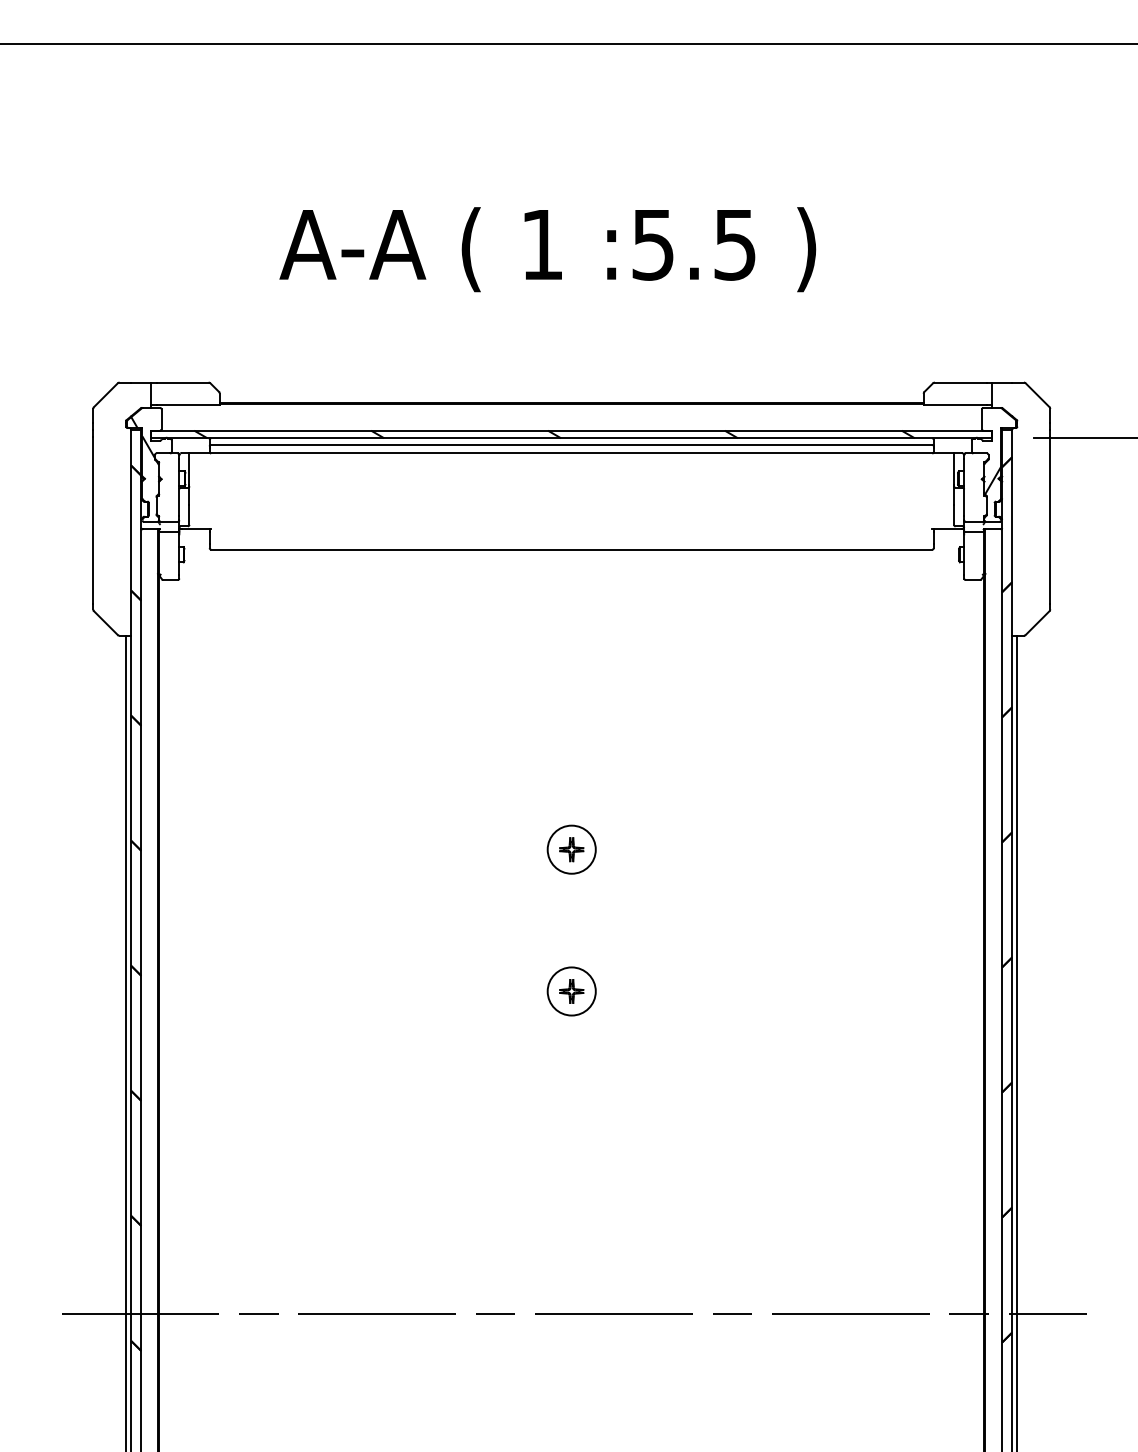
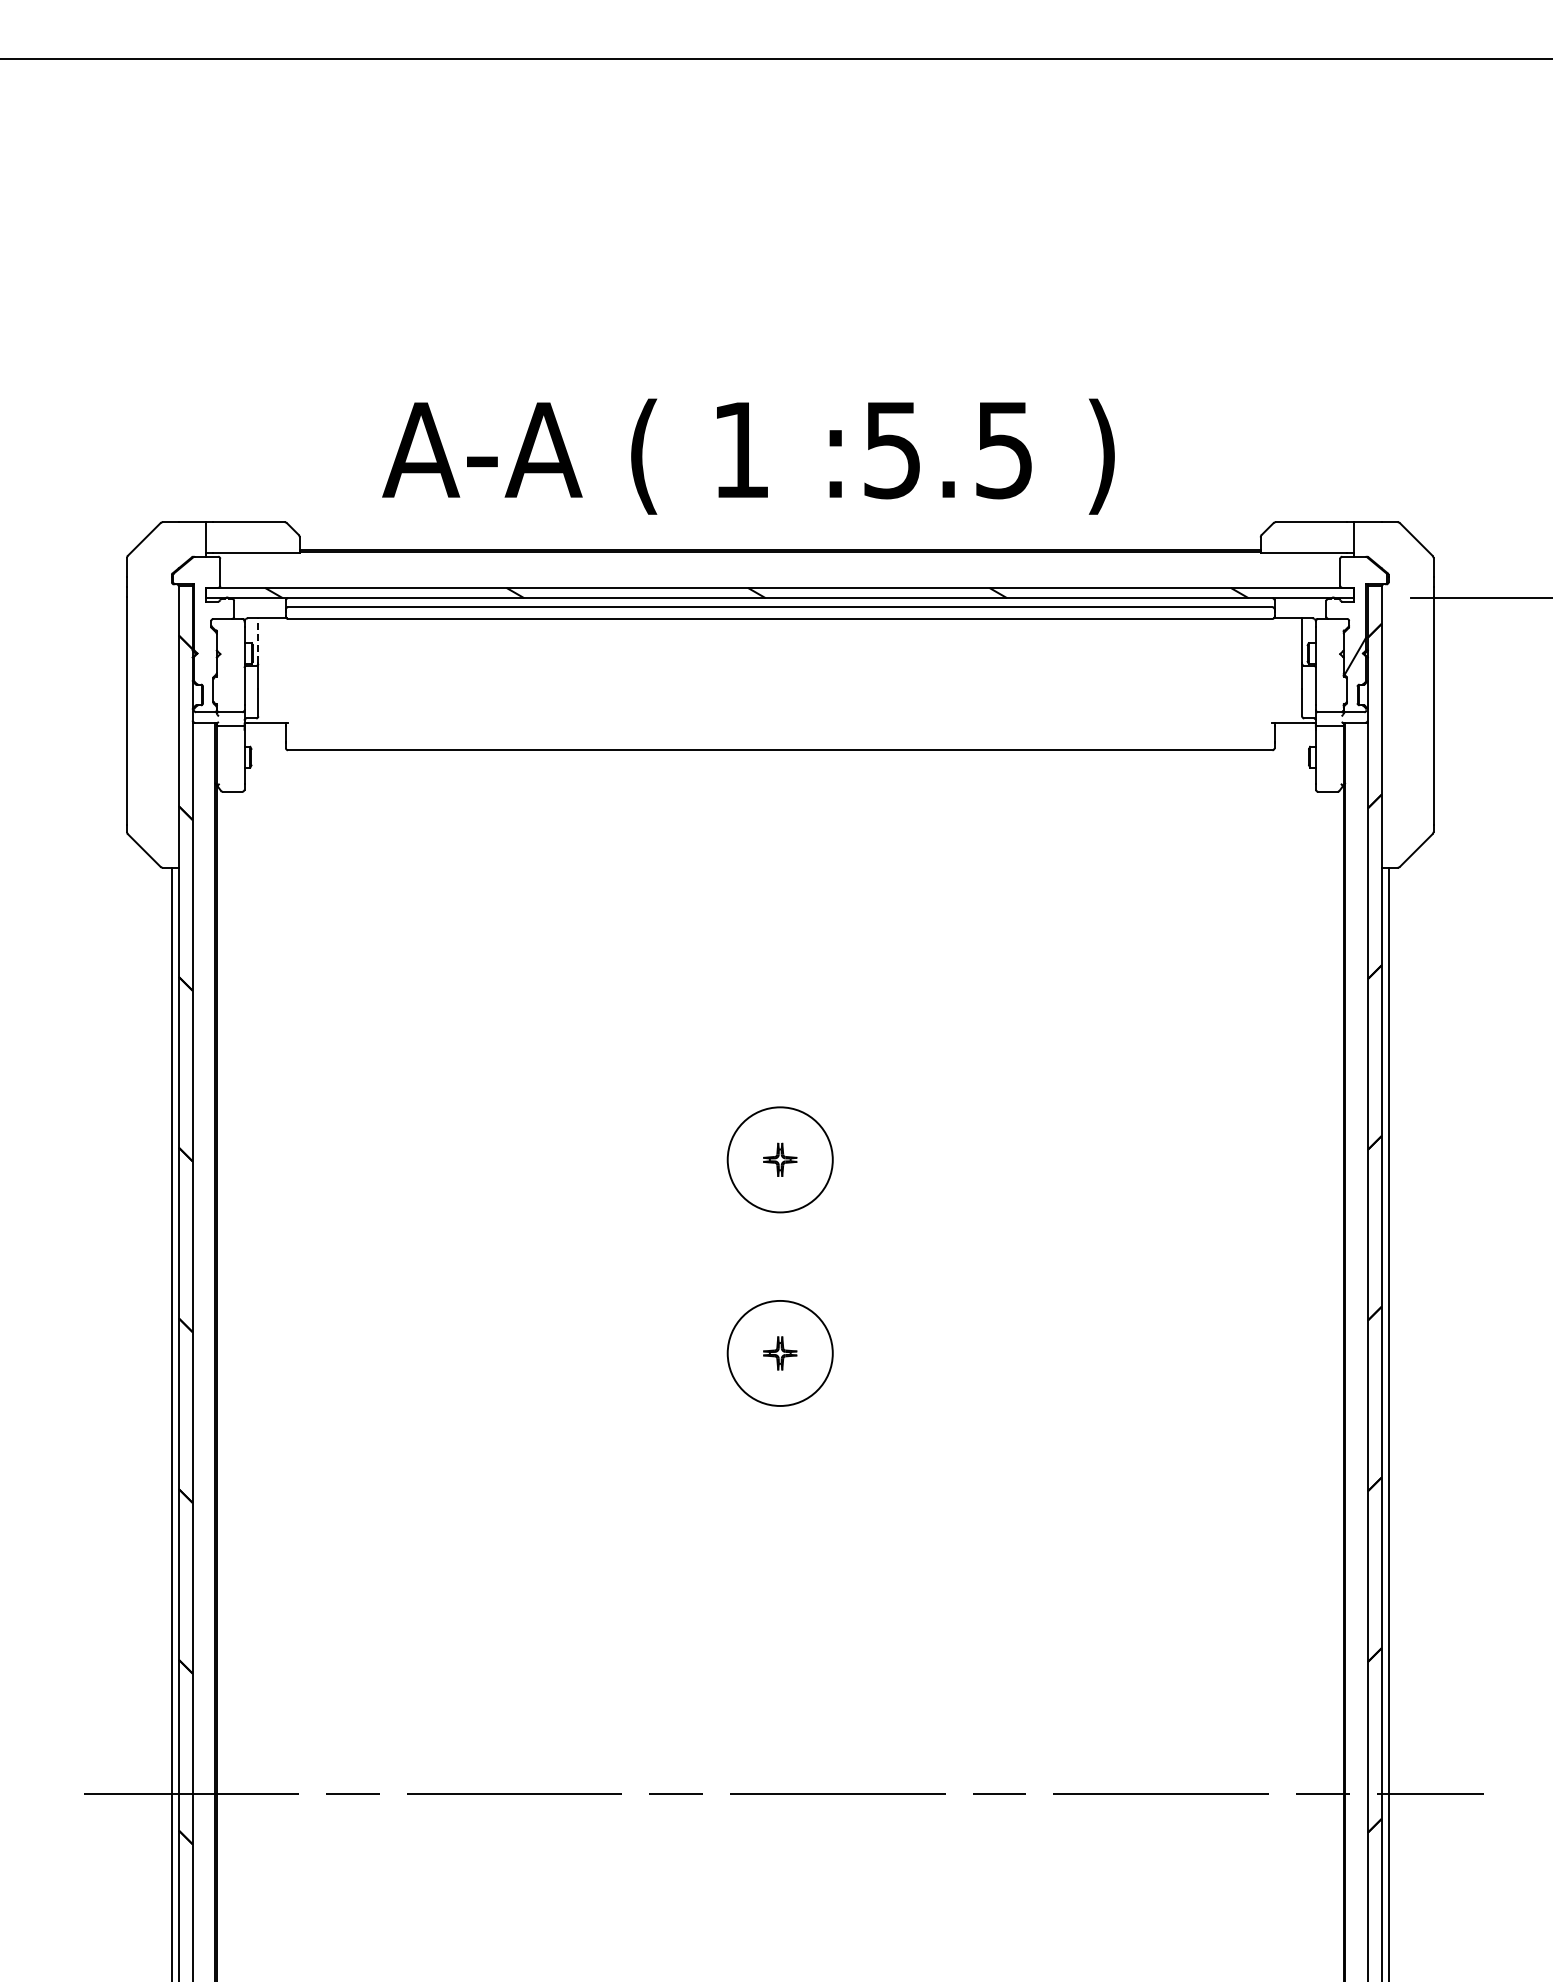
text: (547, 249) -> (748, 456), moved
hatch: (144, 441) -> (197, 602), removed
line: (189, 469) -> (258, 640), solid -> dashed
circle: (571, 849) -> (780, 1159), size x1.6
circle: (571, 991) -> (780, 1353), size x1.6

